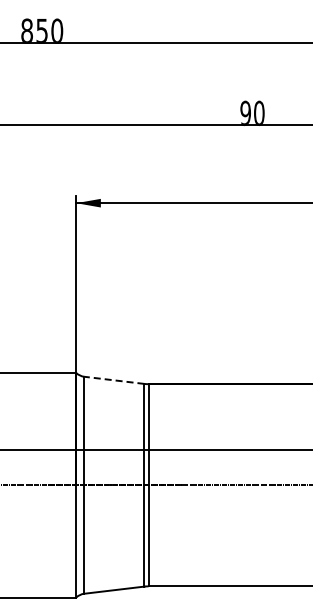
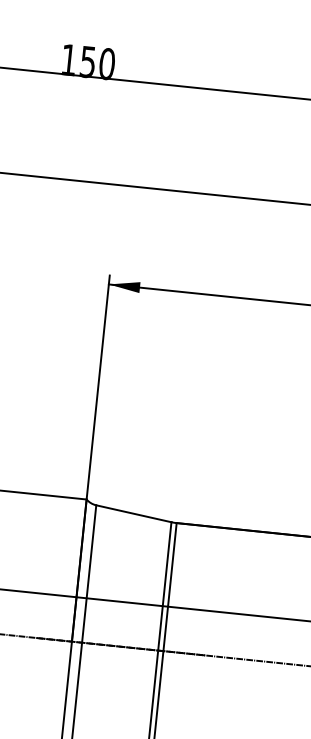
text: (26, 29) -> (68, 57), 850 -> 150
line: (113, 380) -> (132, 513), dashed -> solid

